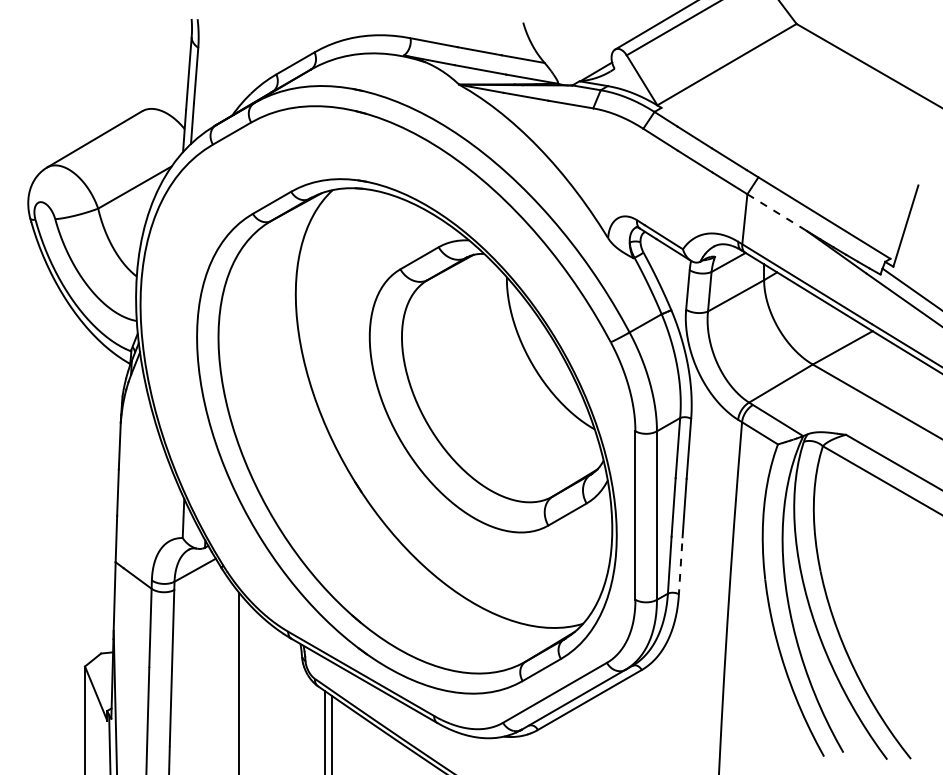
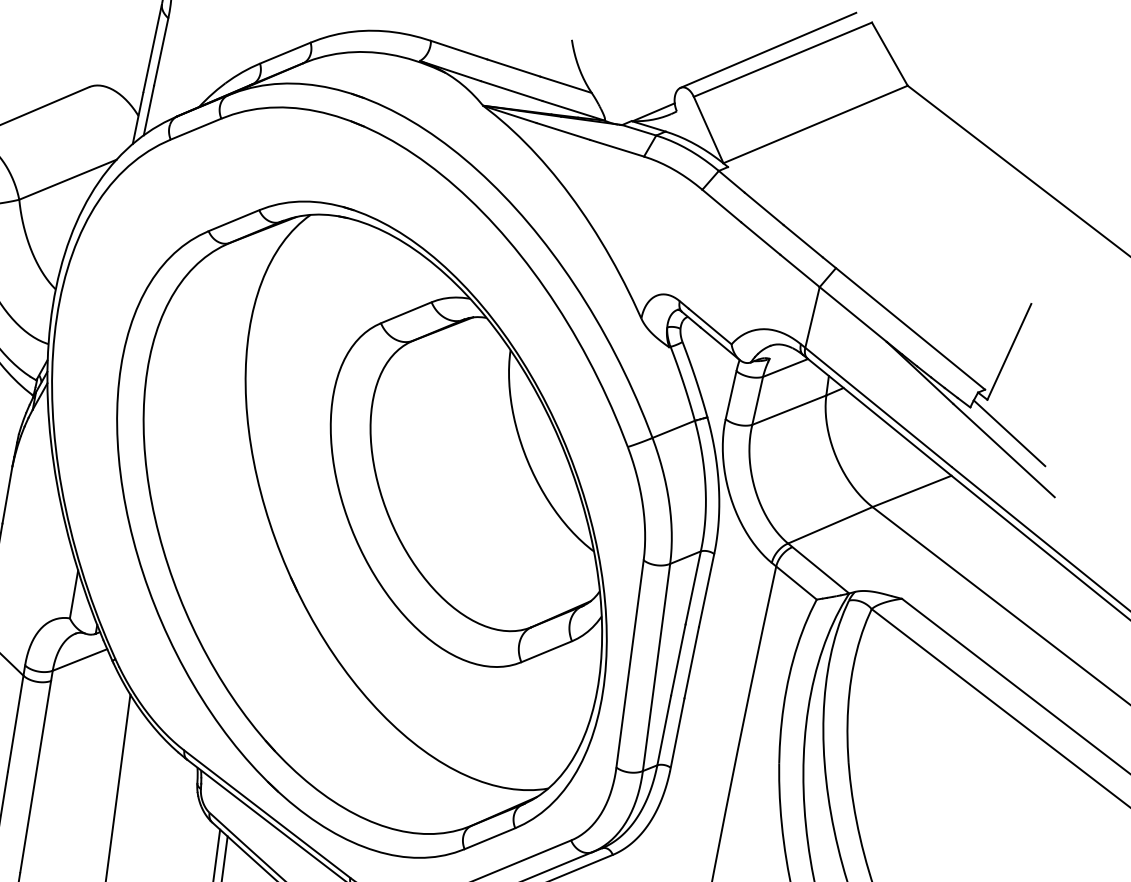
line: (777, 212) -> (853, 314), dashed -> solid
line: (680, 567) -> (677, 735), dashed -> solid

